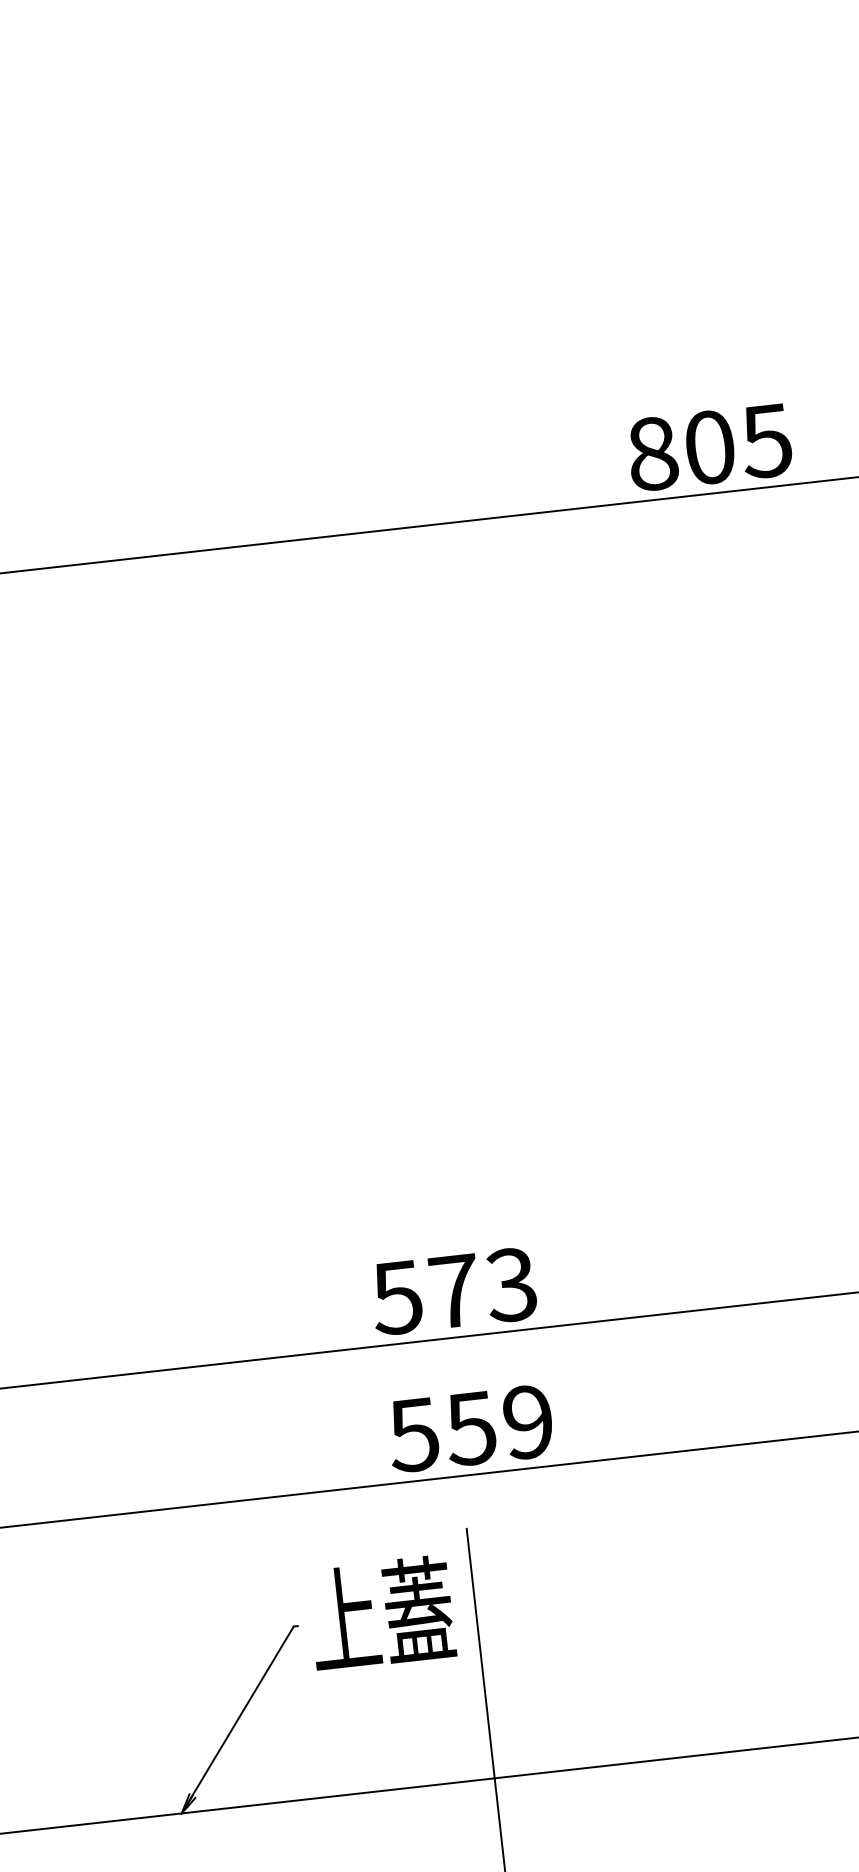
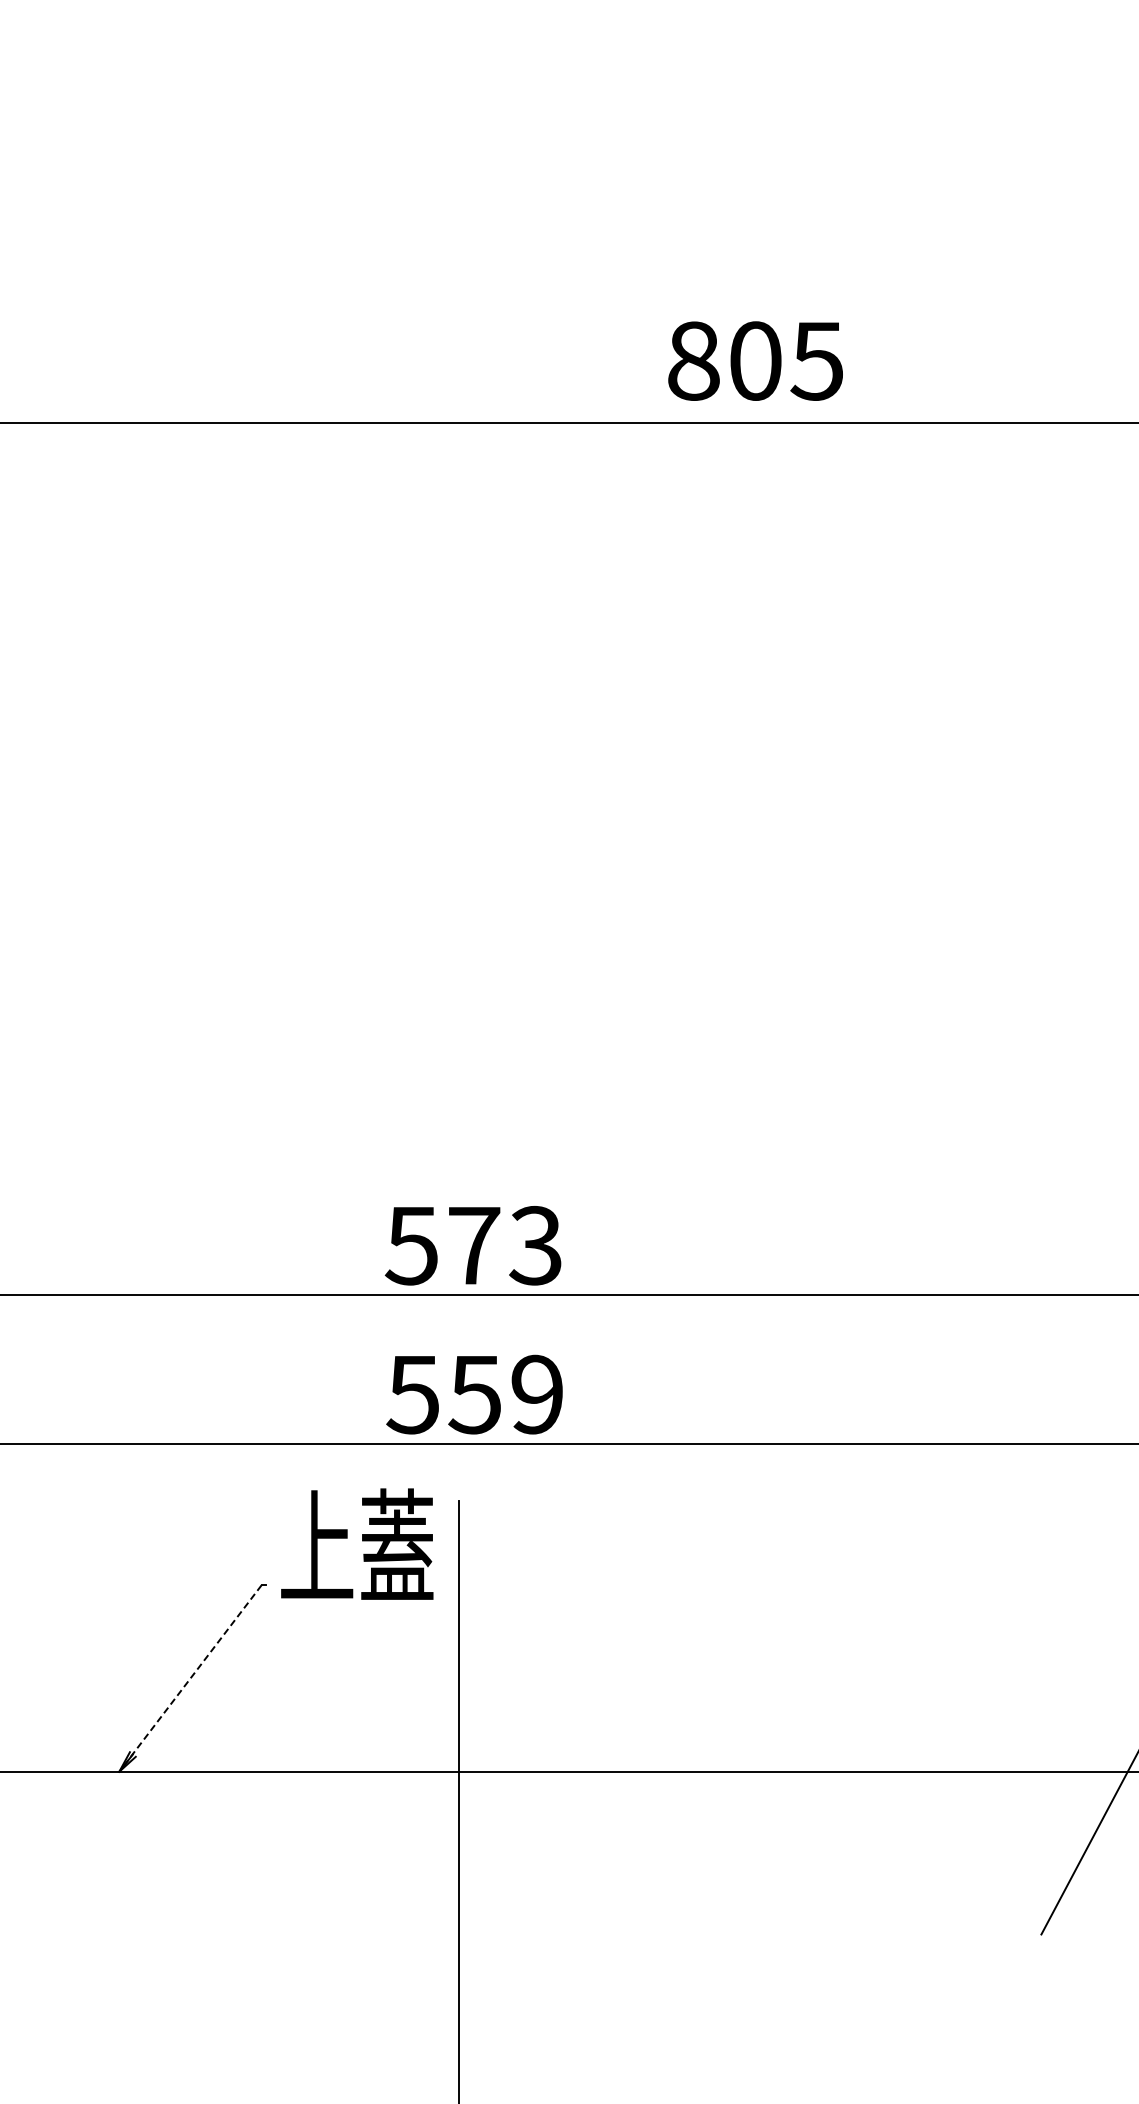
text: (709, 446) -> (755, 360), moved
text: (381, 1612) -> (357, 1543), moved
line: (238, 1718) -> (191, 1677), solid -> dashed

